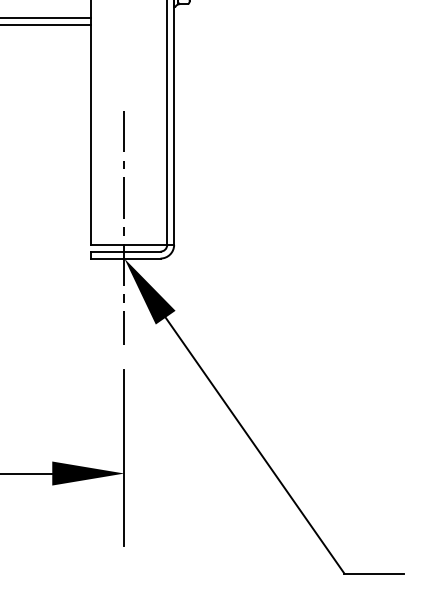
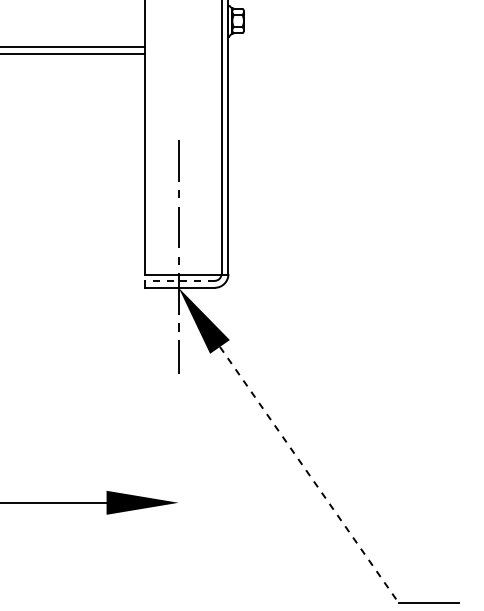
line: (125, 251) -> (179, 280), solid -> dashed
line: (255, 446) -> (309, 475), solid -> dashed
line: (124, 457) -> (178, 486), removed

